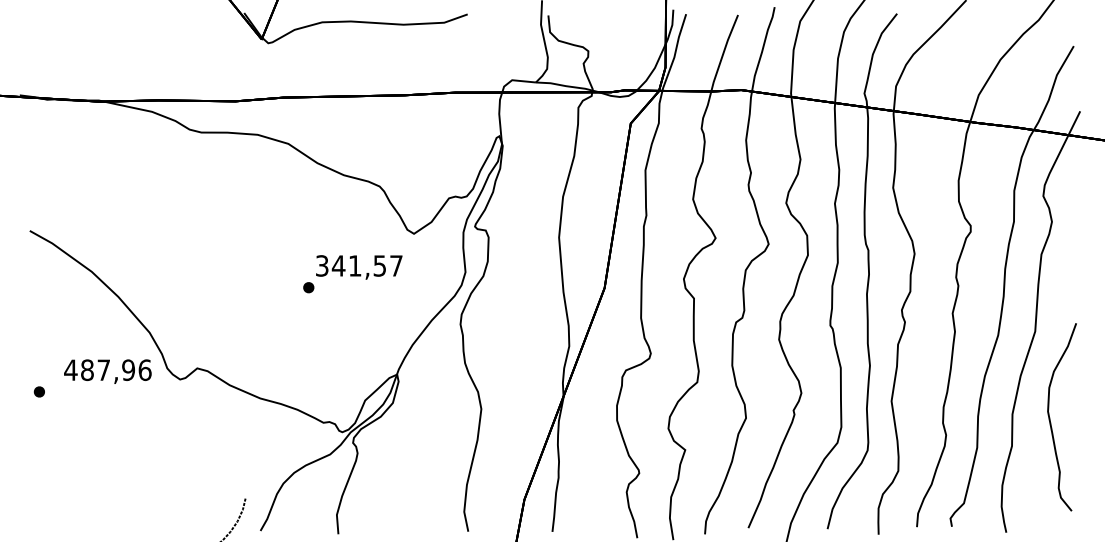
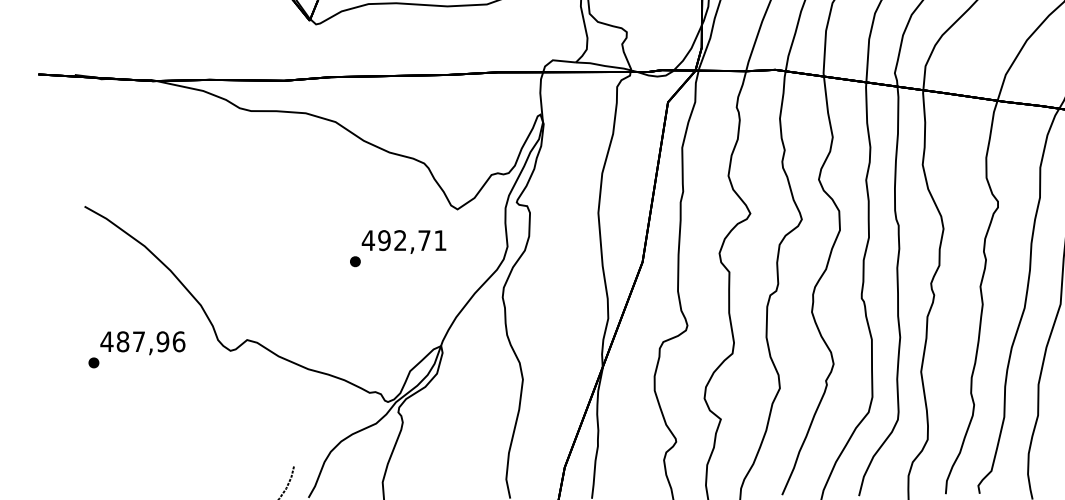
text: (358, 265) -> (403, 240), 341,57 -> 492,71
text: (107, 371) -> (142, 343), moved

